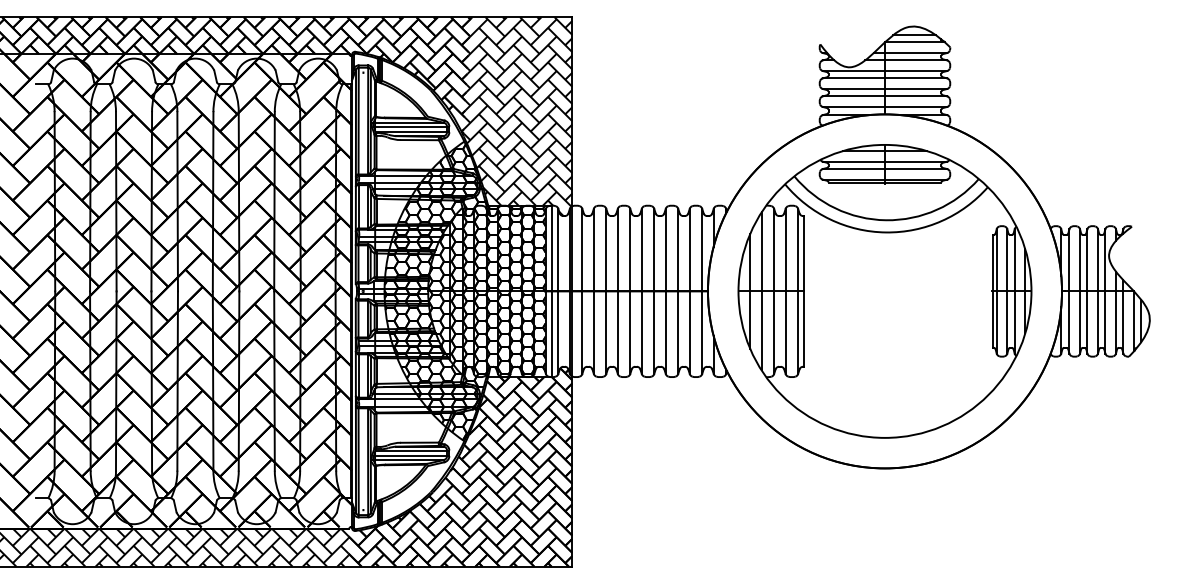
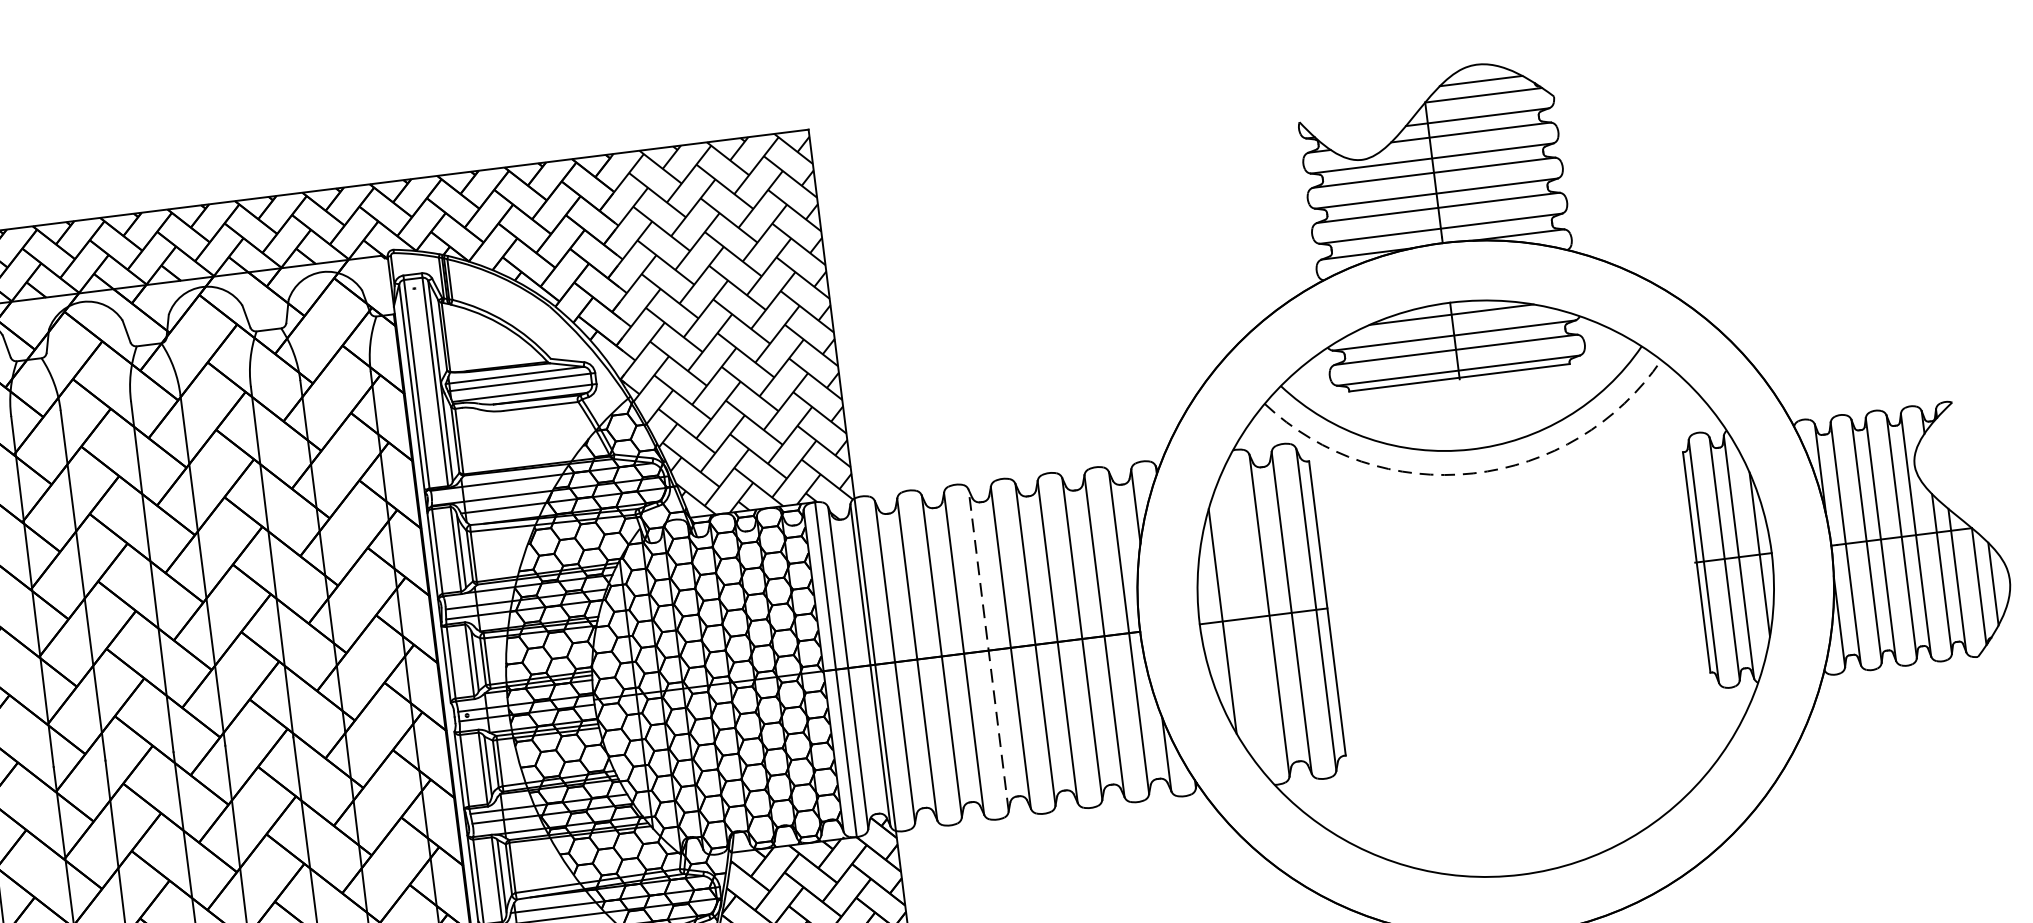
arc: (885, 232) -> (1472, 473), solid -> dashed
line: (630, 290) -> (988, 648), solid -> dashed
line: (761, 291) -> (1244, 618), removed

